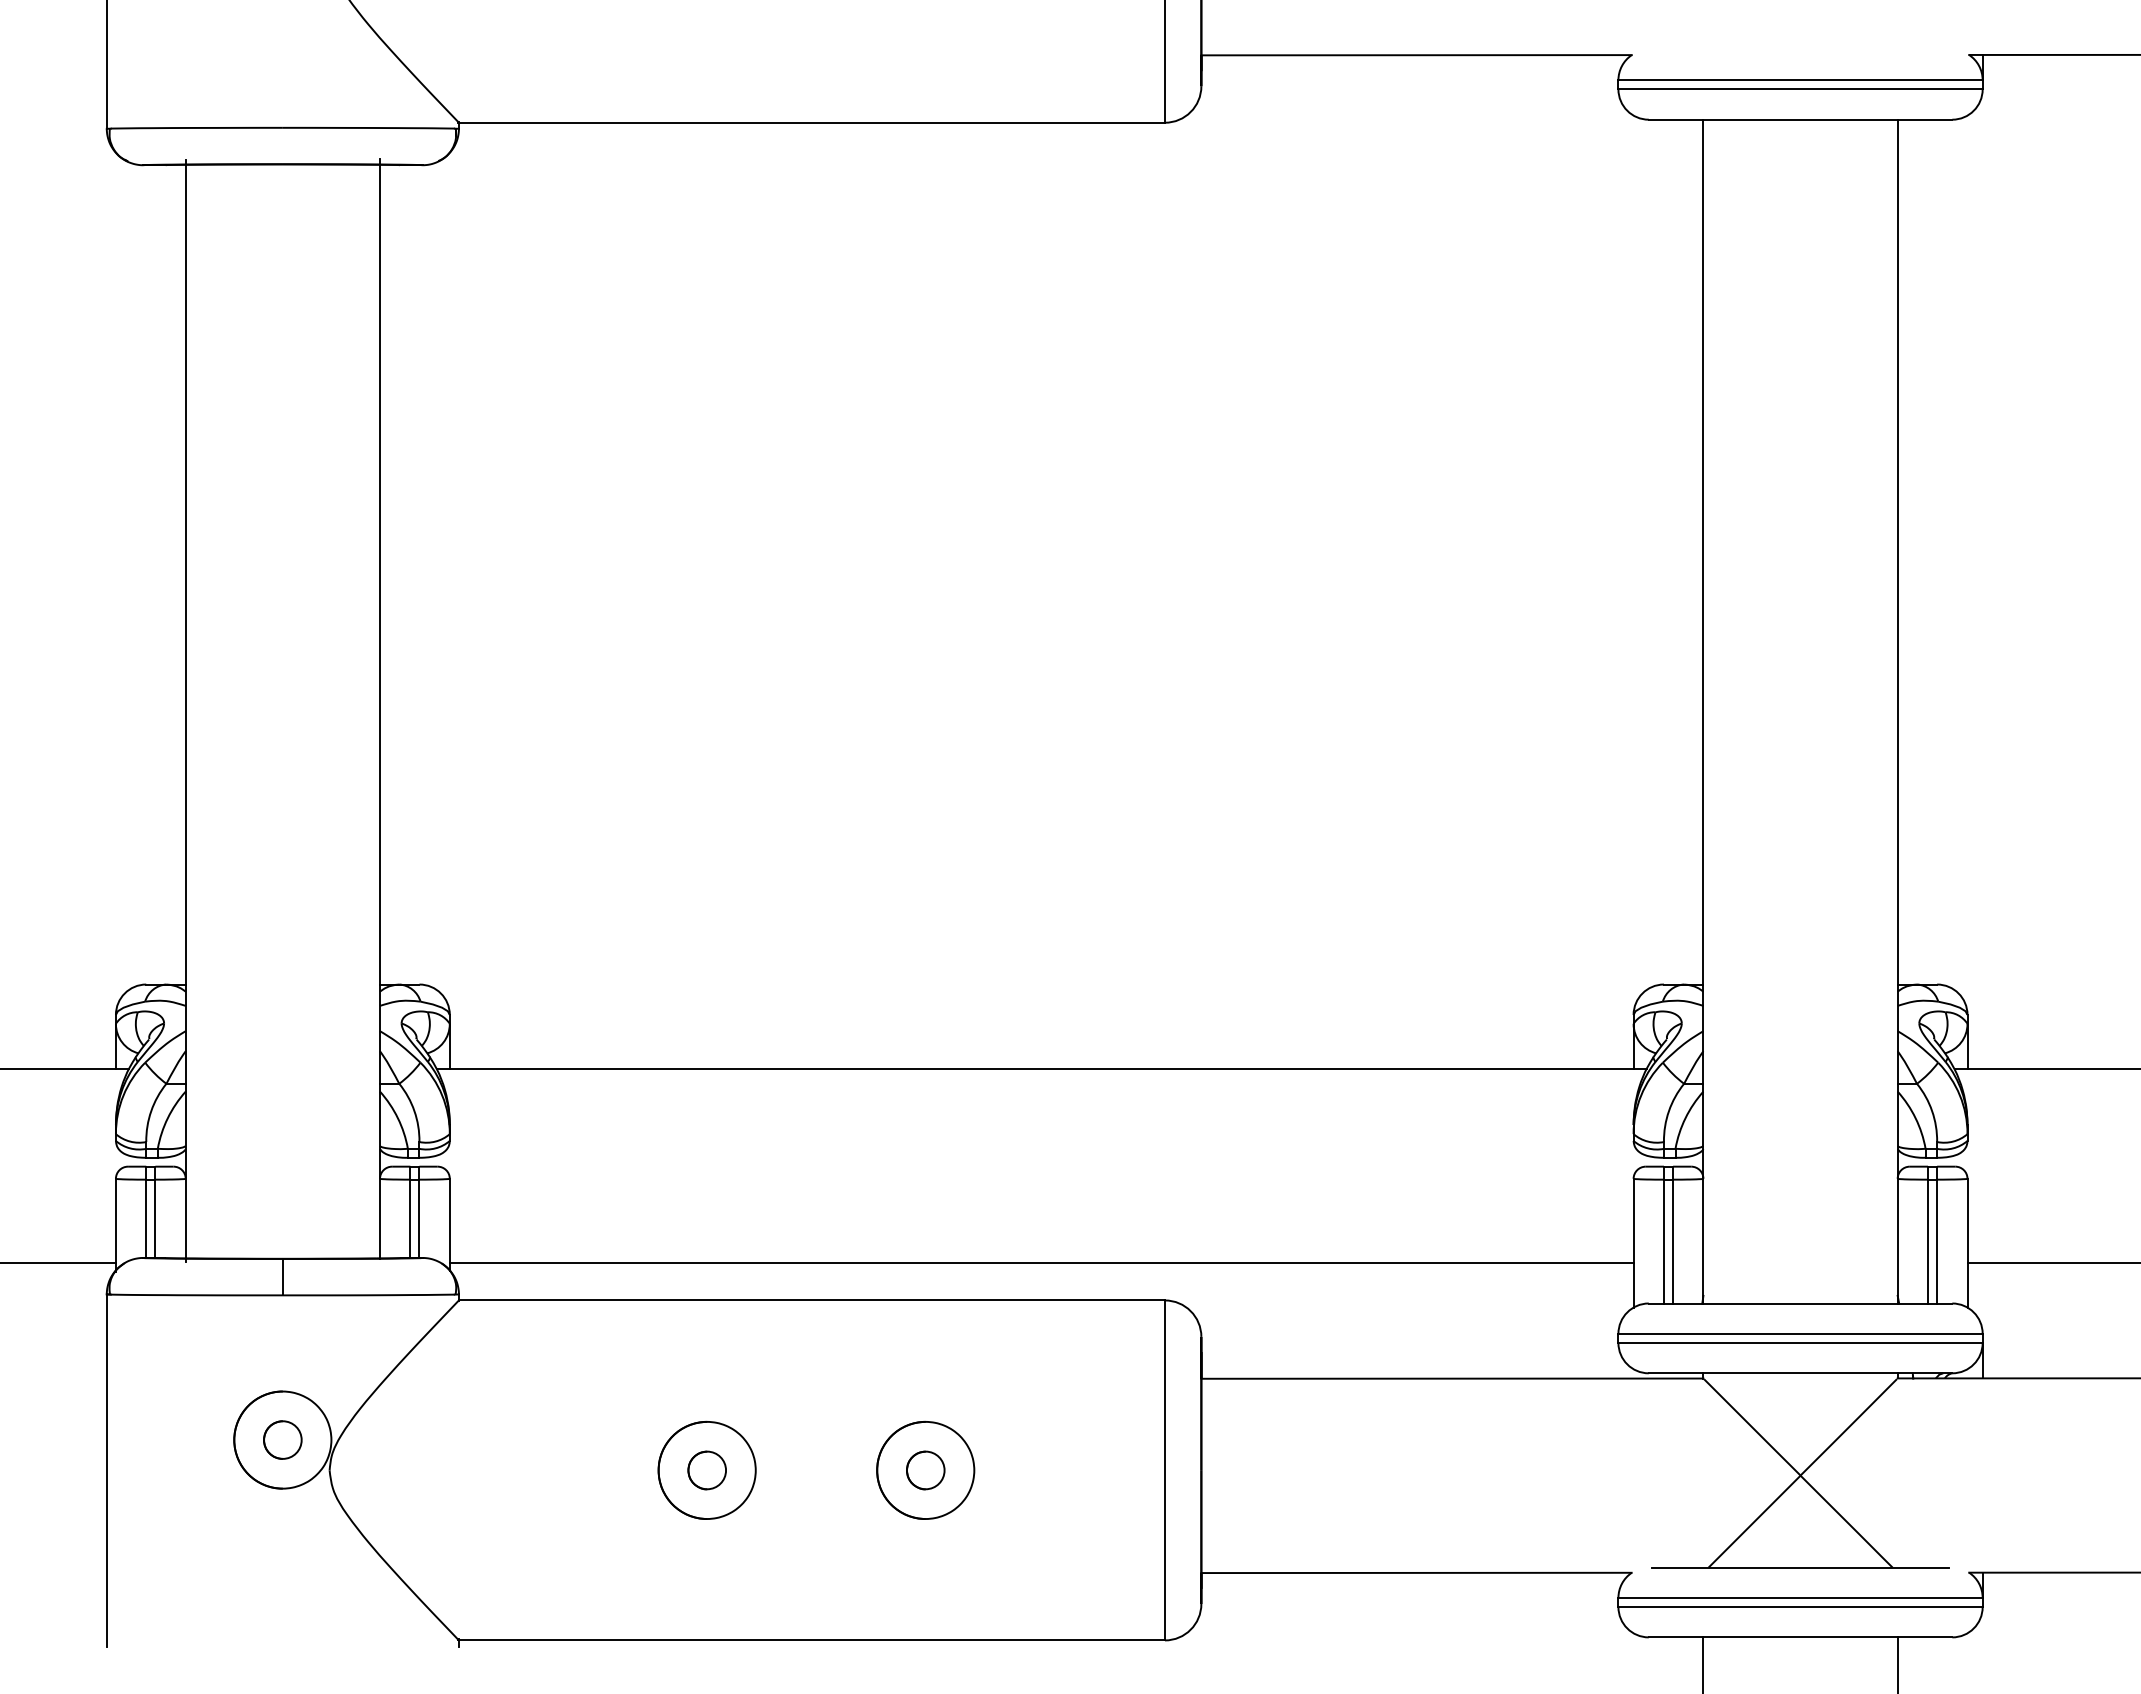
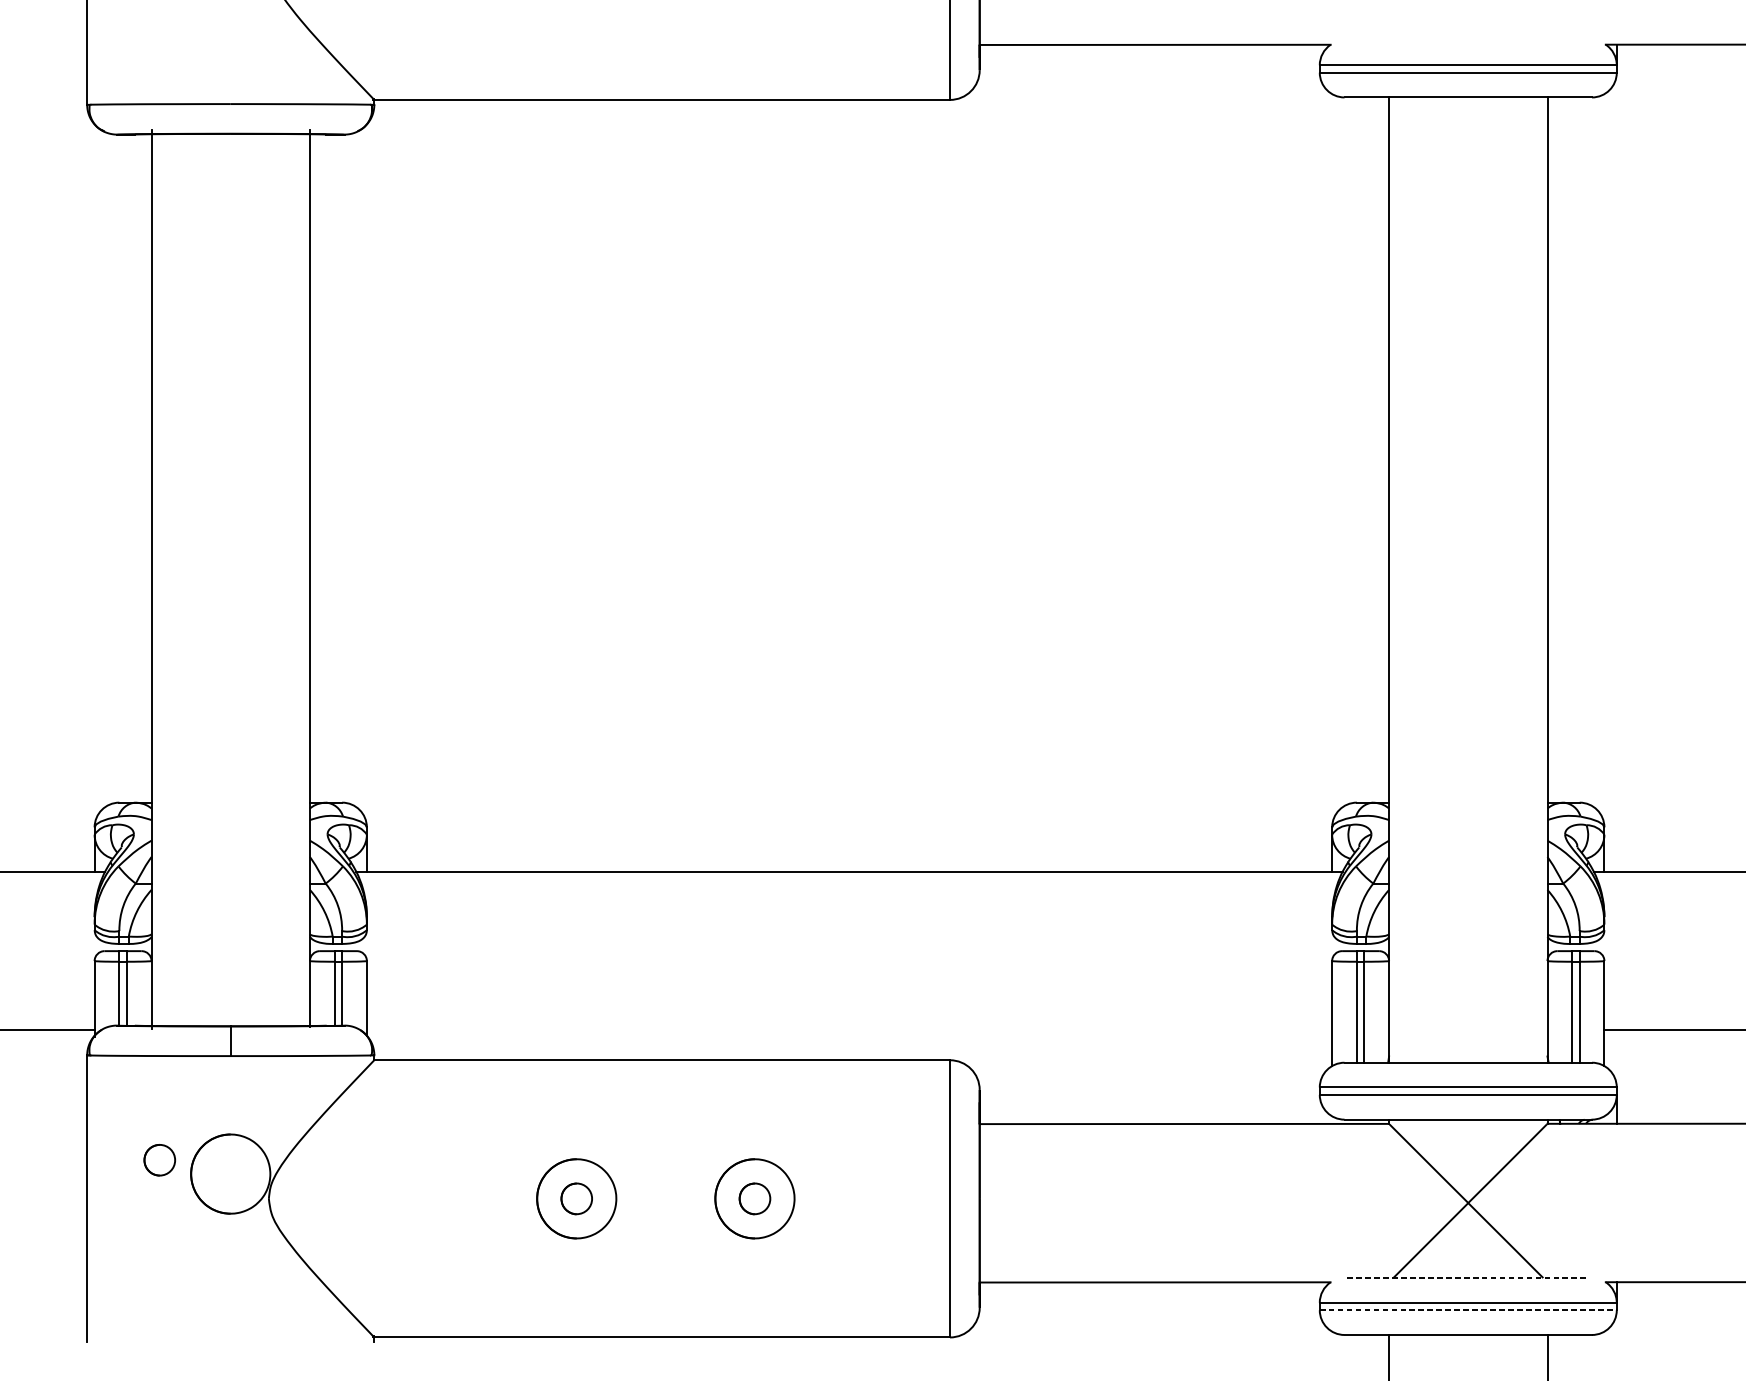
line: (1041, 1263) -> (849, 1030), removed
circle: (282, 1439) -> (159, 1159), moved
line: (1801, 1567) -> (1469, 1277), solid -> dashed
line: (1801, 1607) -> (1469, 1310), solid -> dashed

